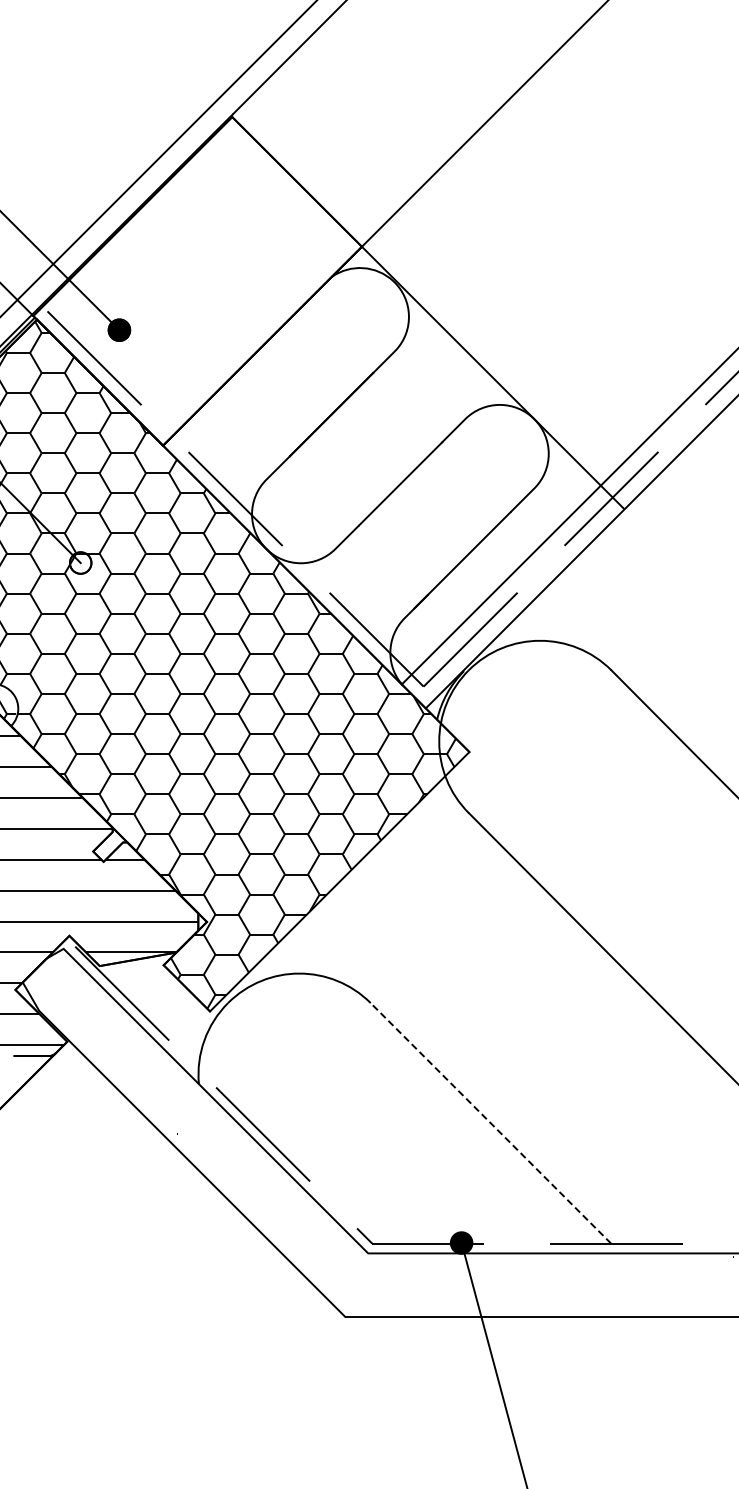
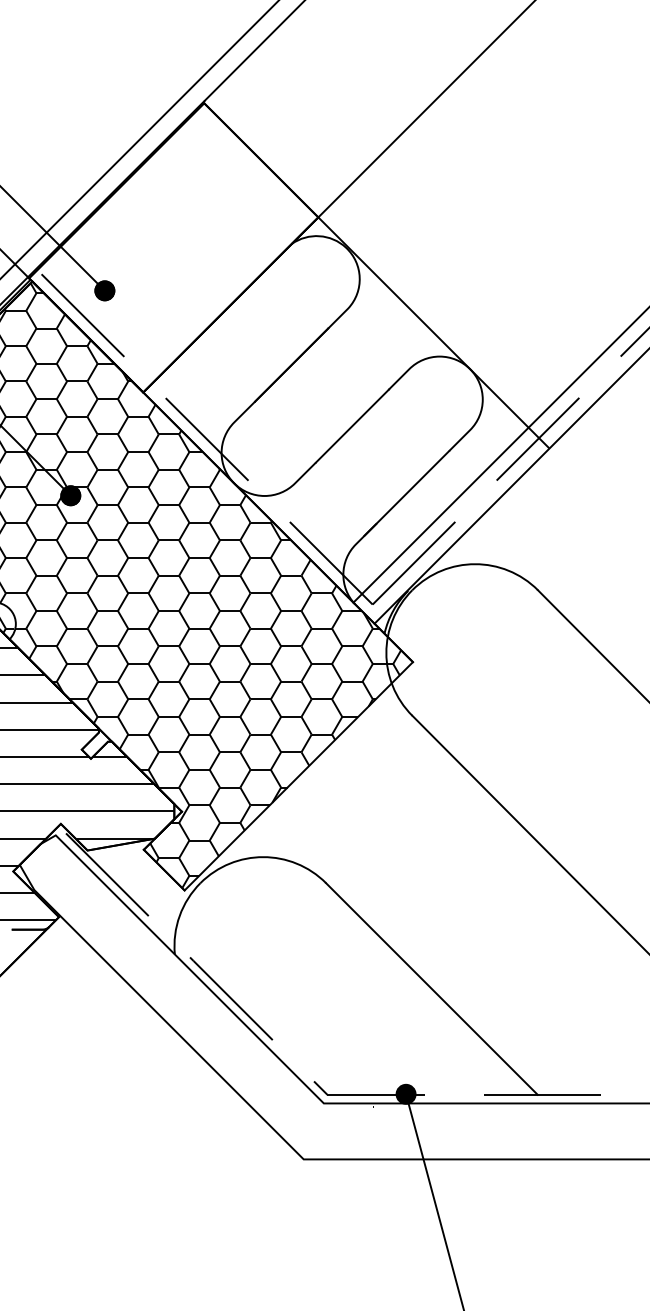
fill: (80, 562) -> (70, 495), added
line: (490, 1123) -> (431, 989), dashed -> solid

